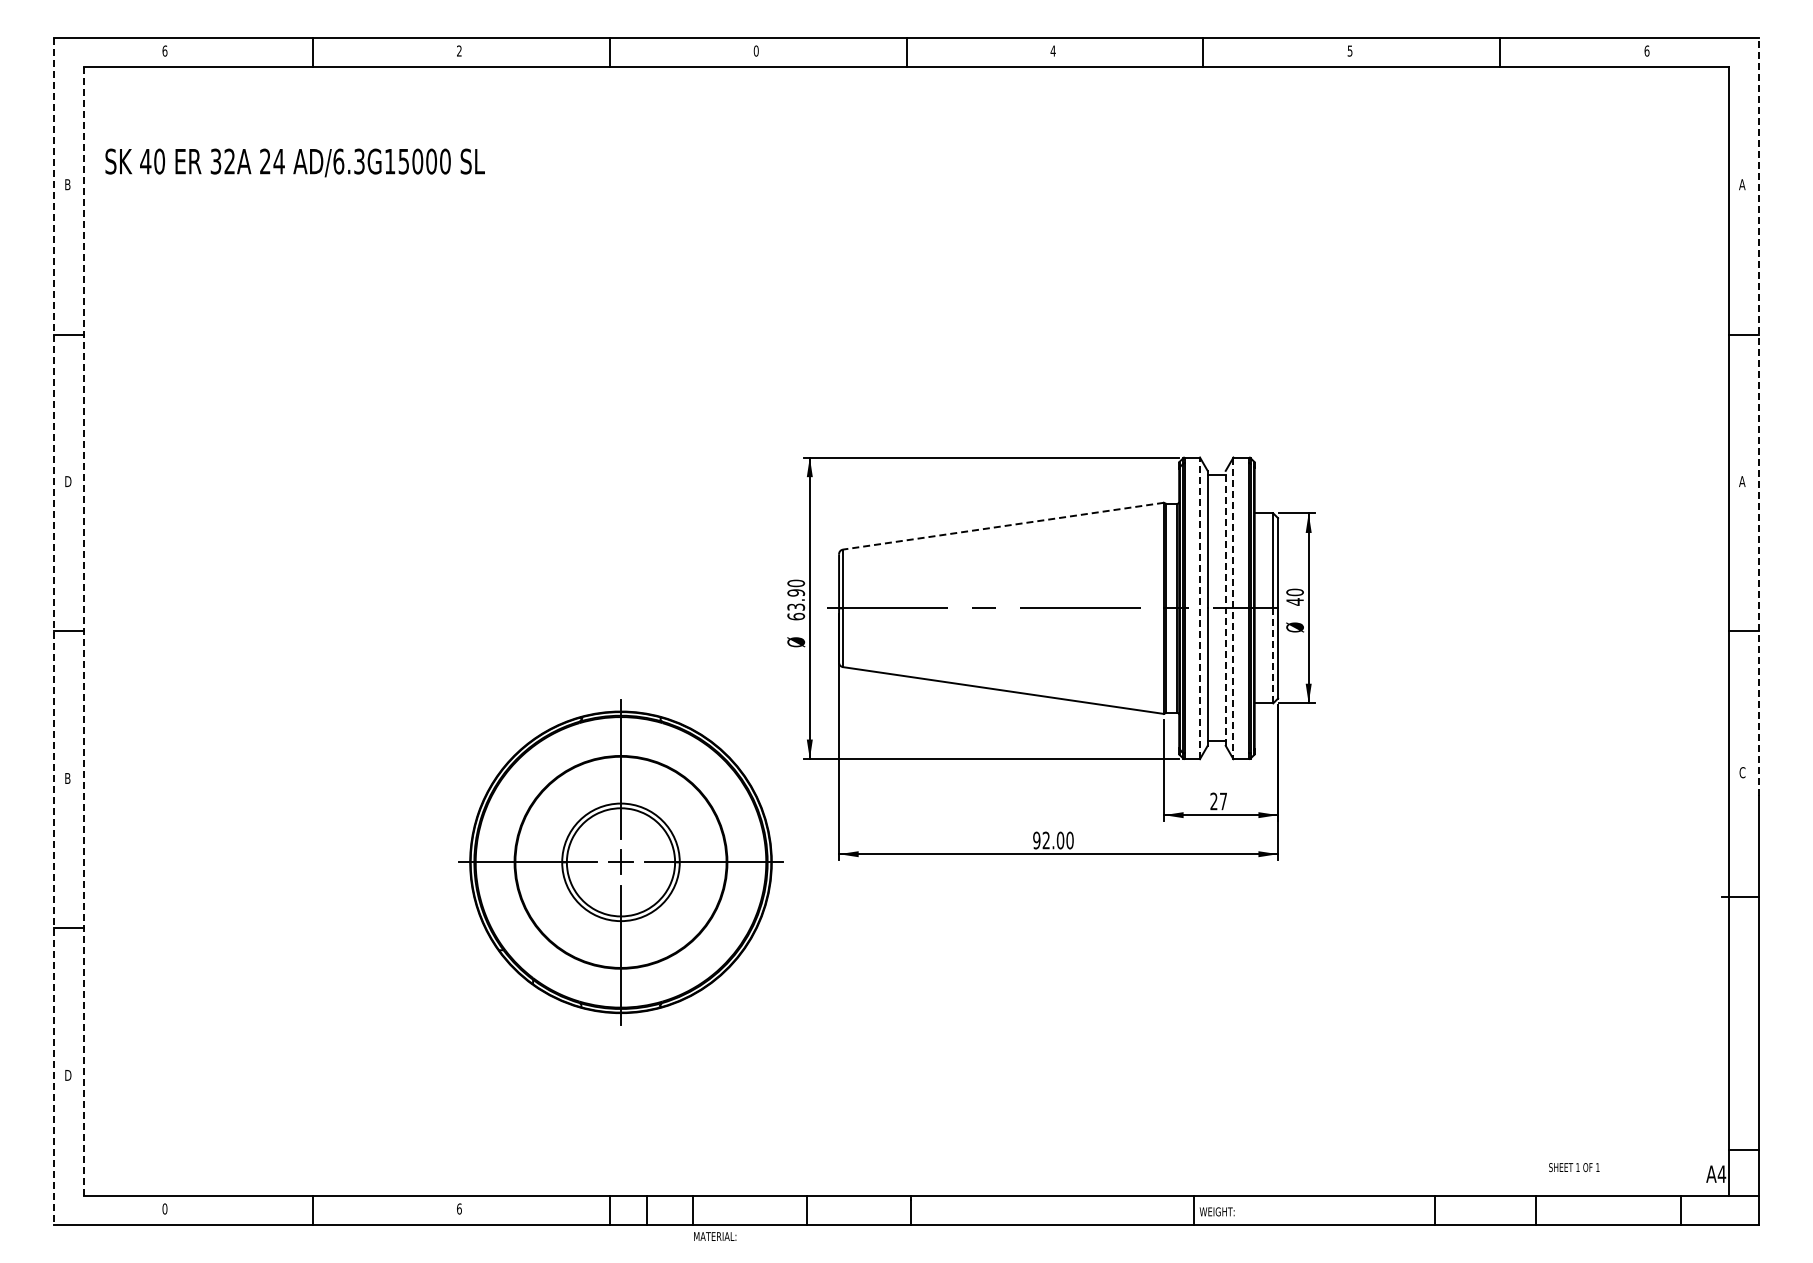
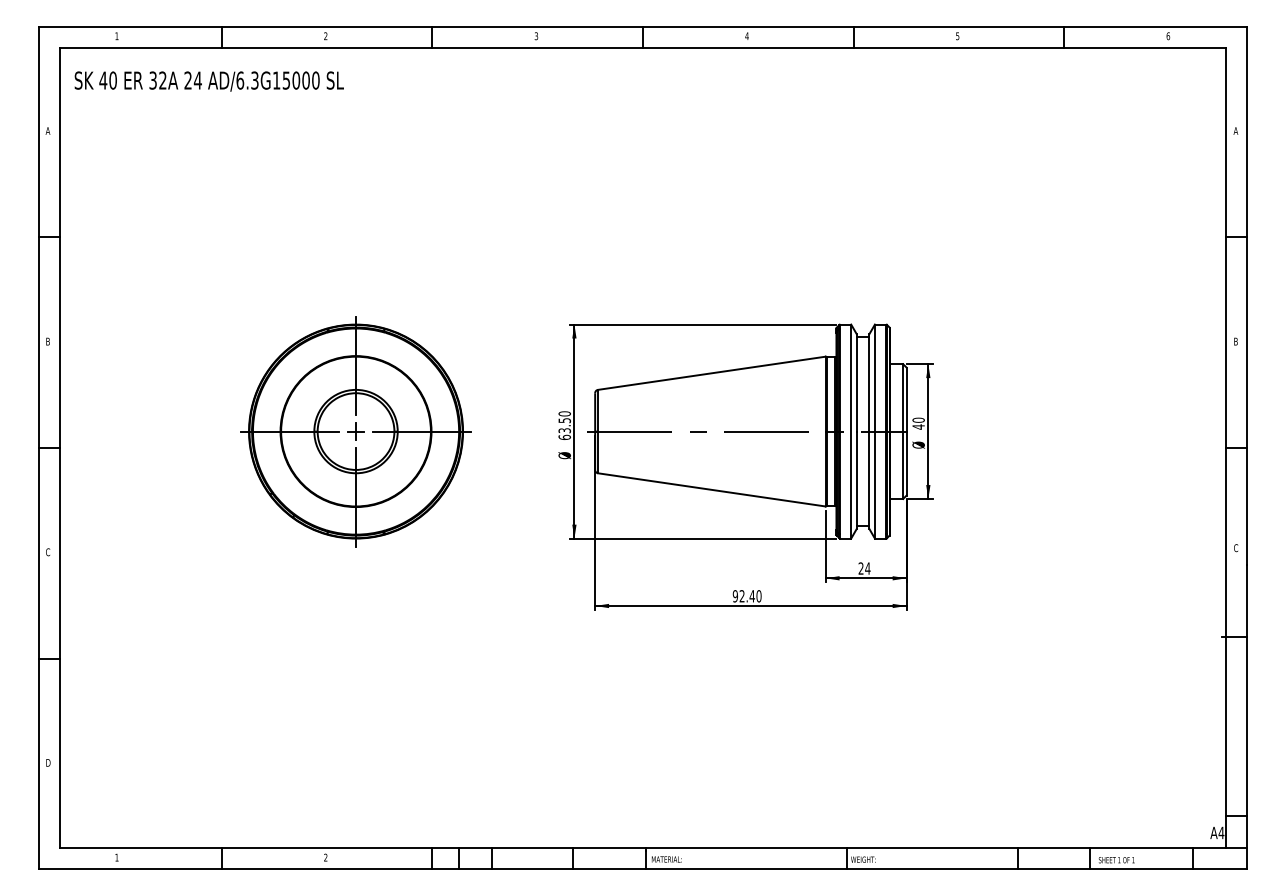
text: (164, 50) -> (116, 35), 6 -> 1
text: (755, 50) -> (535, 35), 0 -> 3
text: (294, 162) -> (208, 81), moved
text: (67, 184) -> (47, 130), B -> A
line: (1758, 416) -> (1247, 295), dashed -> solid
text: (68, 481) -> (48, 341), D -> B
text: (1742, 481) -> (1236, 341), A -> B
line: (1003, 526) -> (711, 373), dashed -> solid
text: (795, 592) -> (564, 420), 63.90 -> 63.50
line: (1225, 607) -> (869, 430), dashed -> solid
line: (1199, 608) -> (850, 431), dashed -> solid
line: (1233, 608) -> (874, 431), dashed -> solid
line: (54, 631) -> (38, 448), dashed -> solid
line: (84, 631) -> (59, 448), dashed -> solid
line: (1273, 655) -> (903, 465), dashed -> solid
text: (67, 778) -> (47, 552), B -> C
text: (1223, 801) -> (867, 568), 27 -> 24
text: (1060, 840) -> (752, 596), 92.00 -> 92.40
part: (620, 861) -> (355, 430), moved
text: (1574, 1167) -> (1116, 860), moved
text: (164, 1208) -> (116, 857), 0 -> 1
text: (459, 1208) -> (325, 857), 6 -> 2
text: (715, 1236) -> (667, 859), moved

